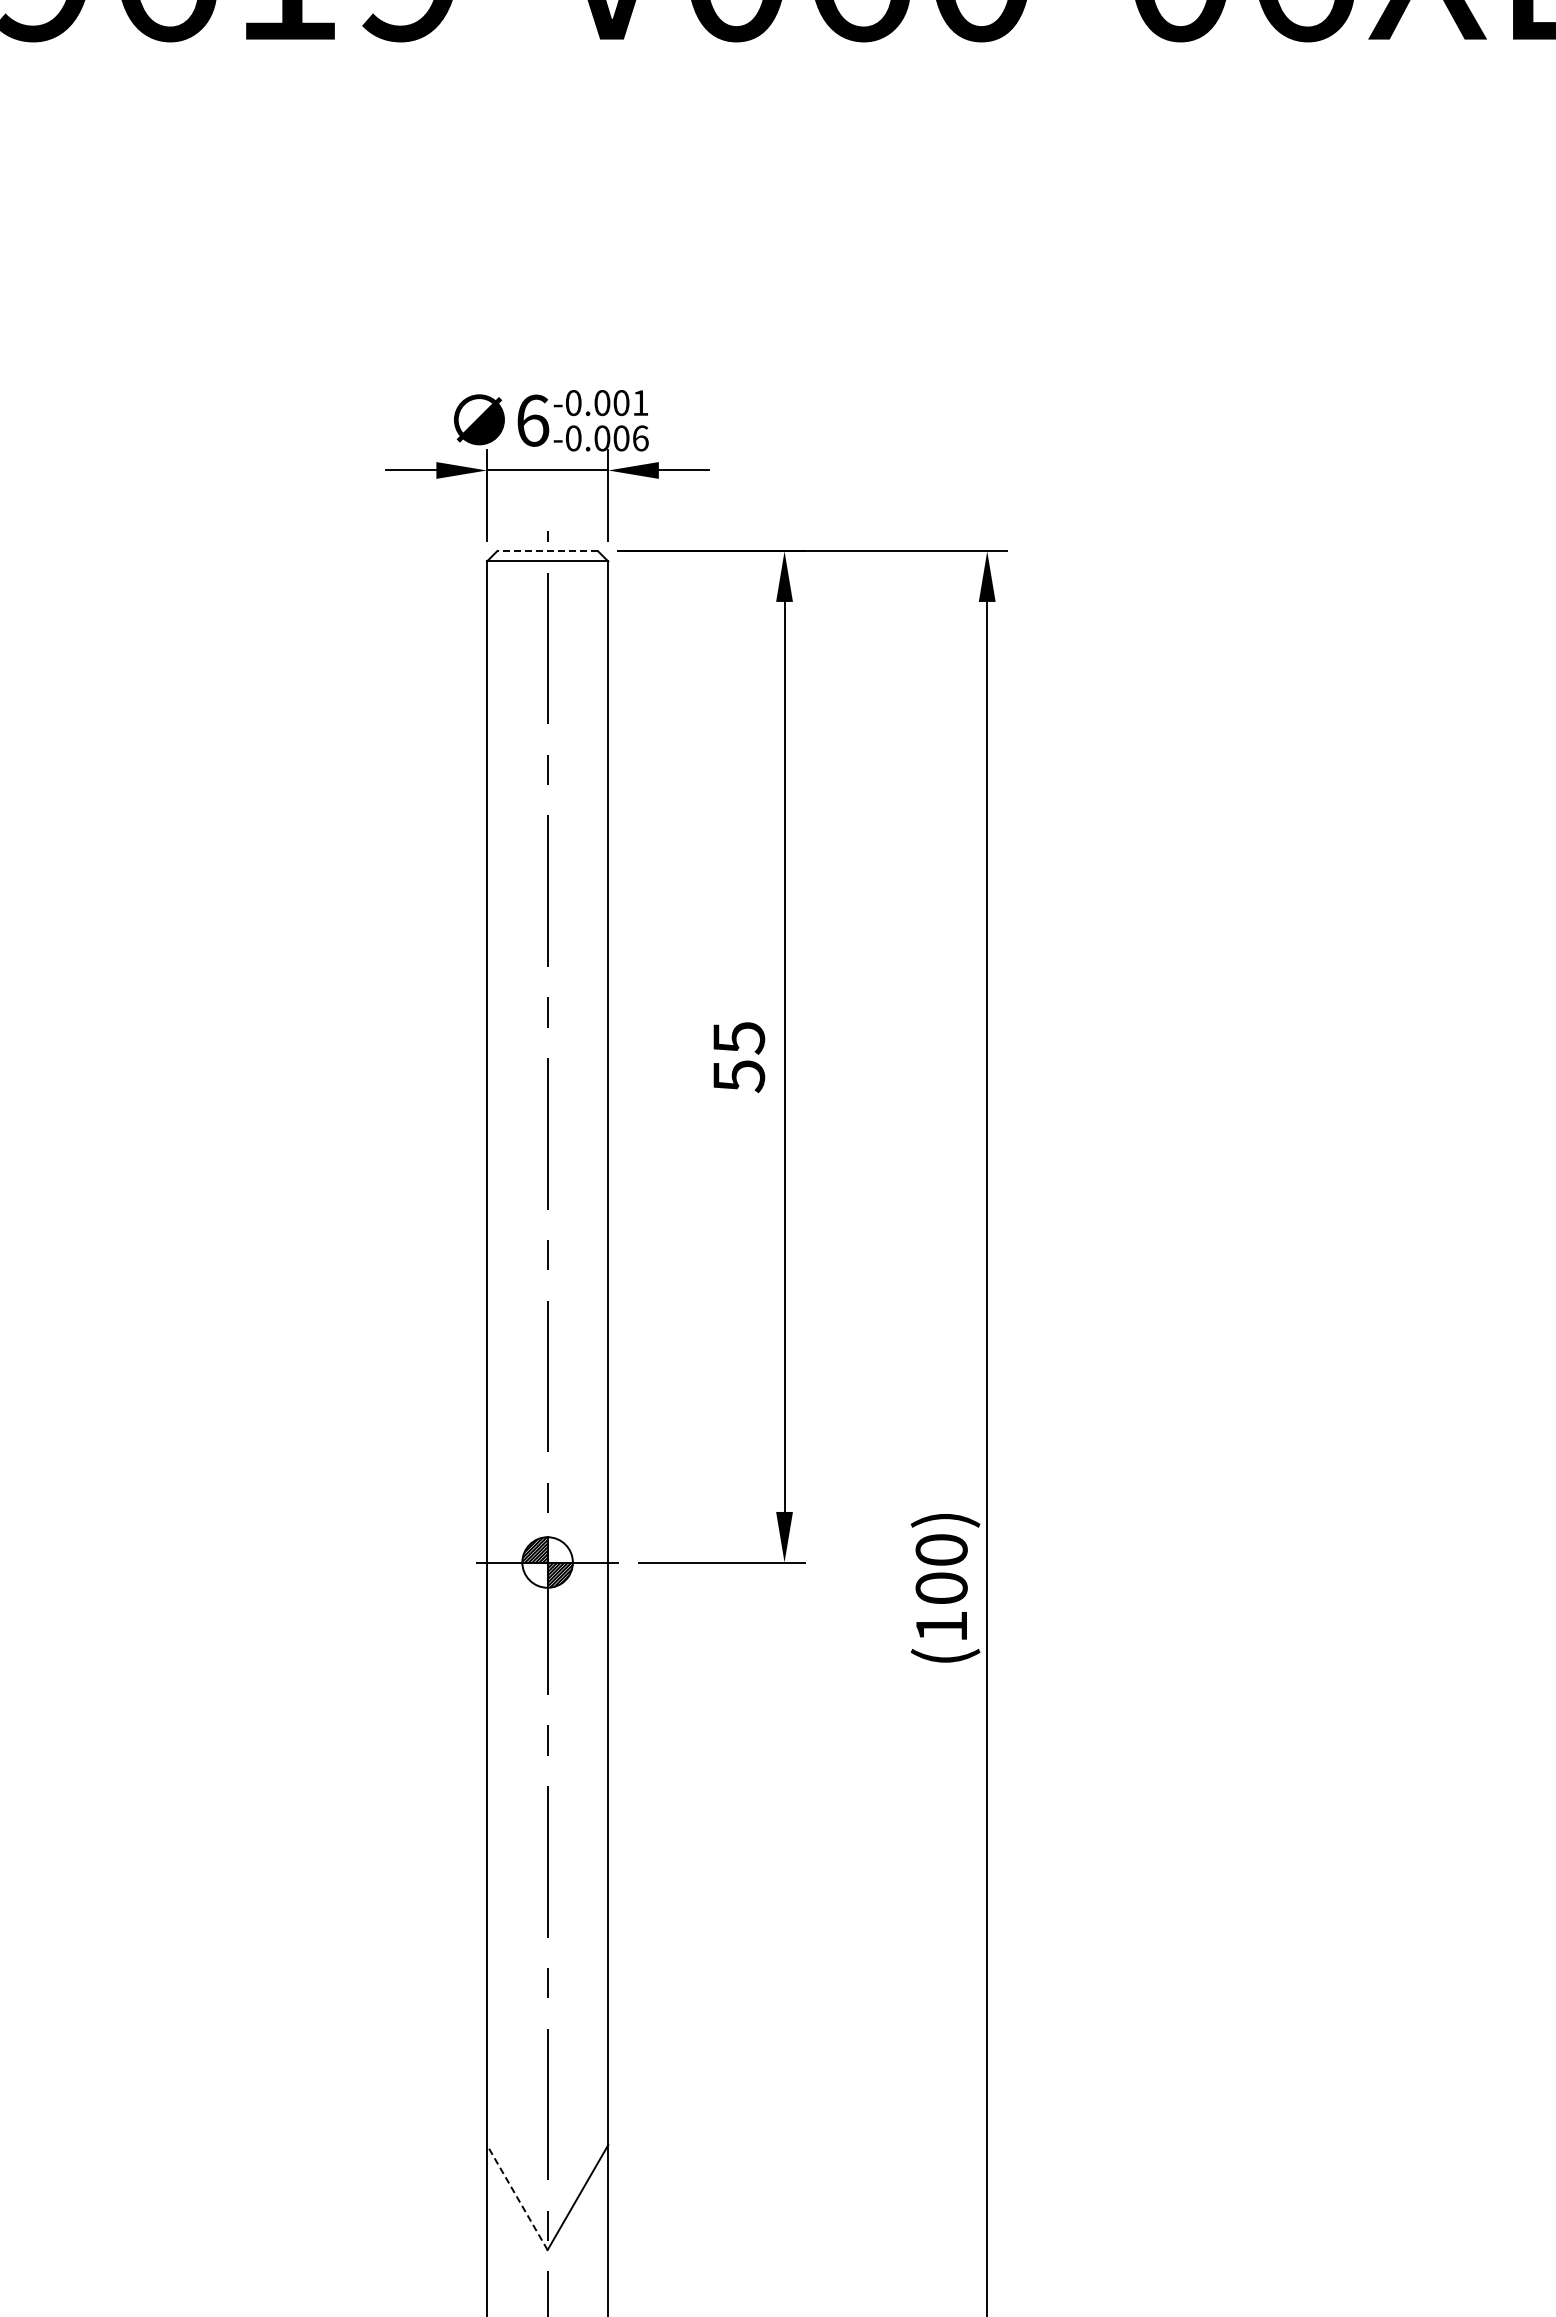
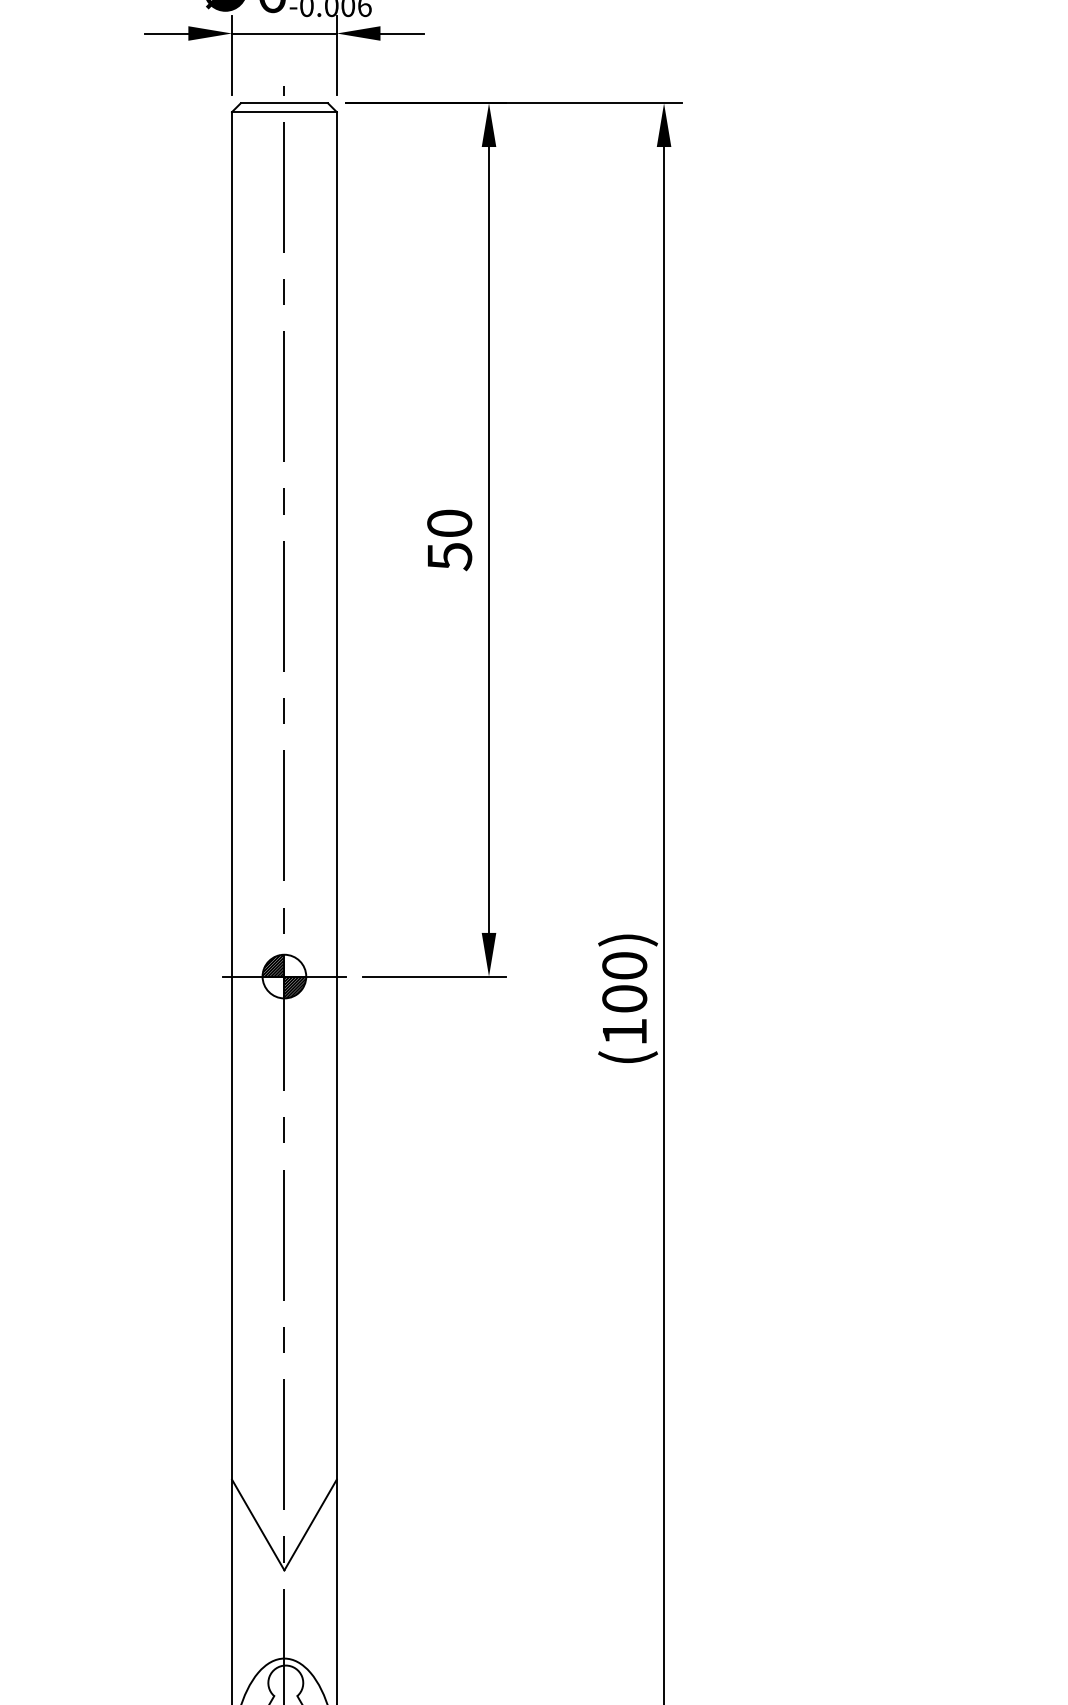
line: (547, 551) -> (284, 103), dashed -> solid
text: (738, 1038) -> (449, 524), 55 -> 50
line: (517, 2197) -> (258, 1524), dashed -> solid

